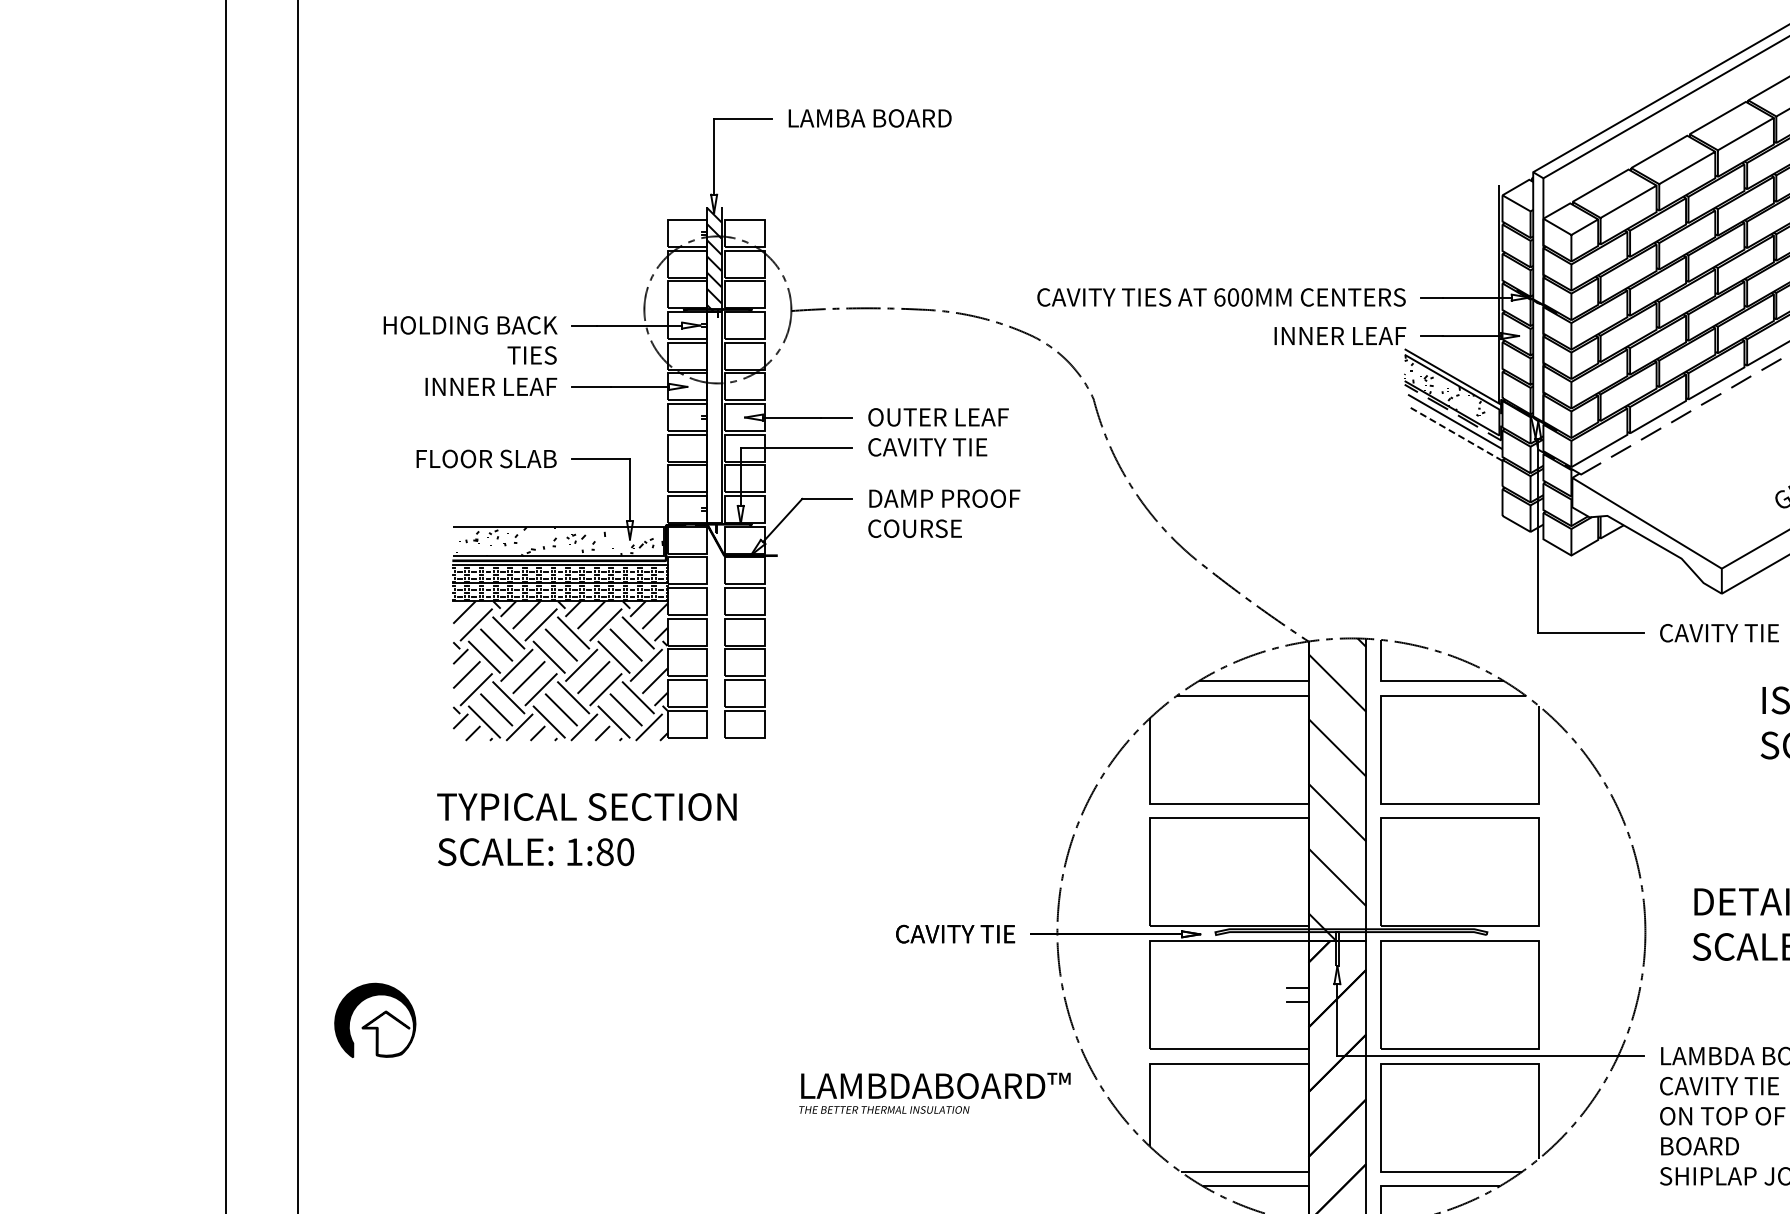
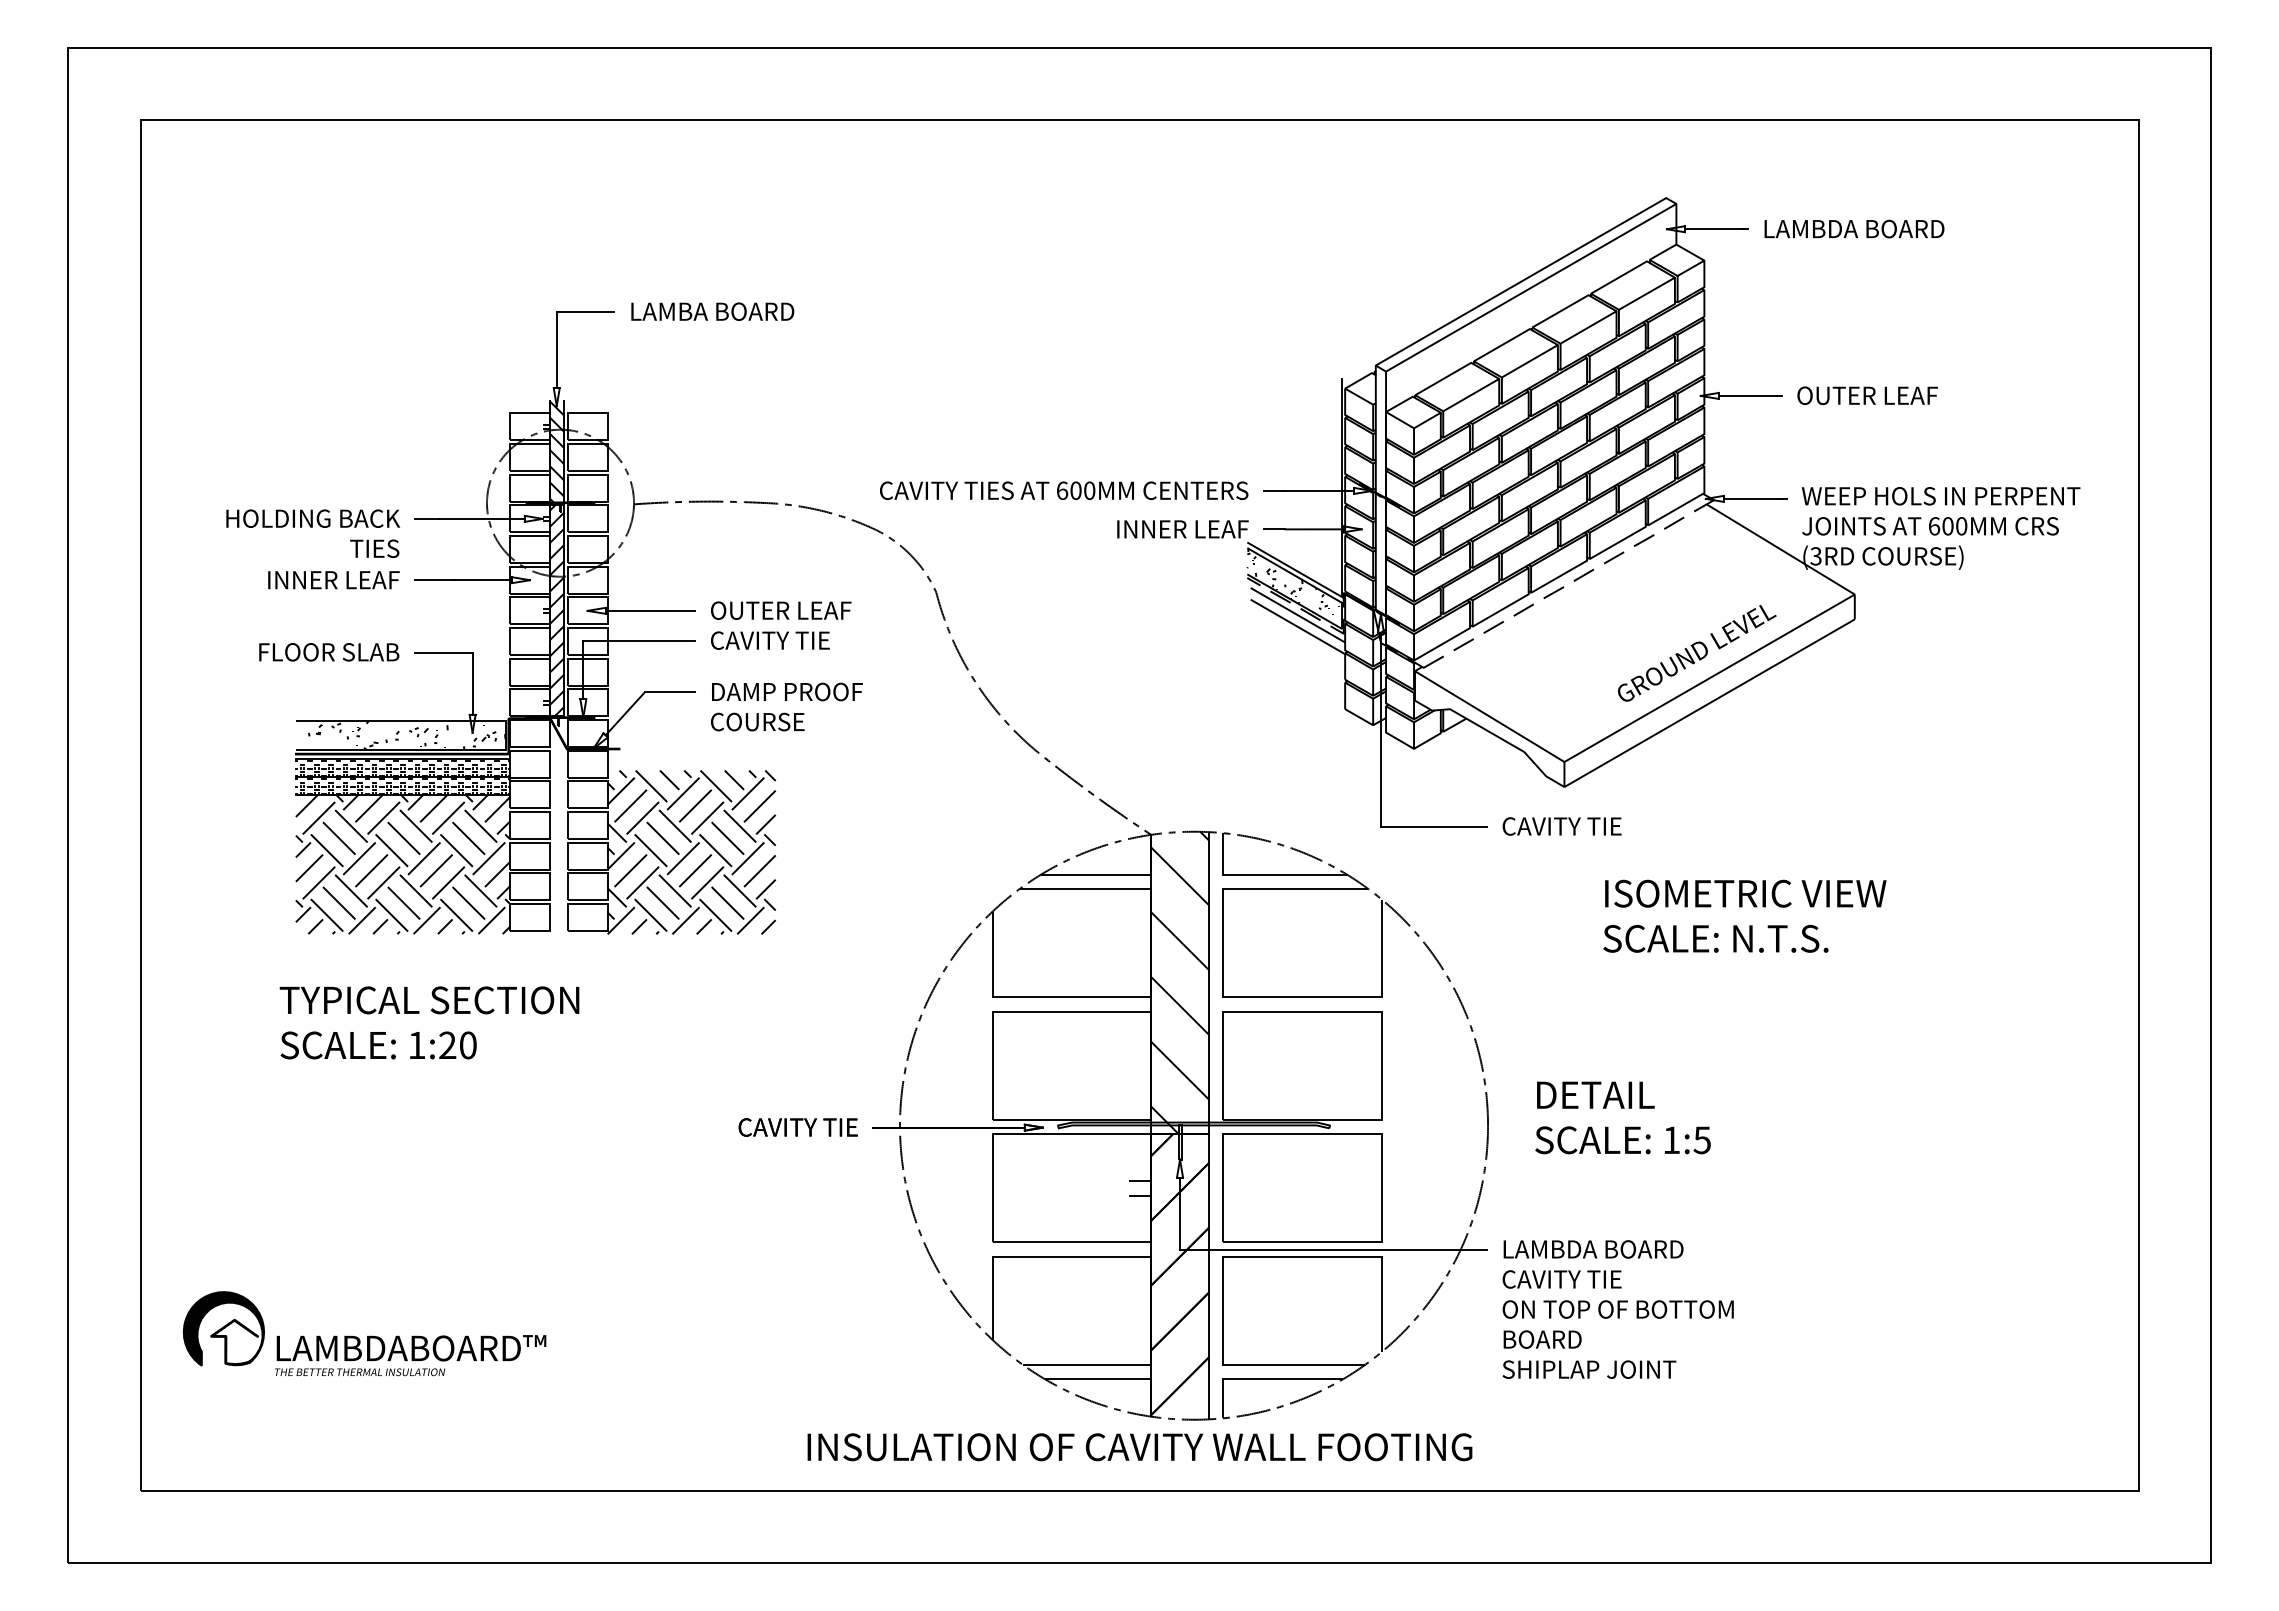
hatch: (713, 417) -> (556, 610), added
line: (1454, 433) -> (1297, 626), dashed -> solid
hatch: (848, 659) -> (691, 852), added
text: (604, 852) -> (447, 1045), 1:80 -> 1:20
part: (374, 1020) -> (223, 1328), moved
text: (934, 1093) -> (410, 1355), moved

